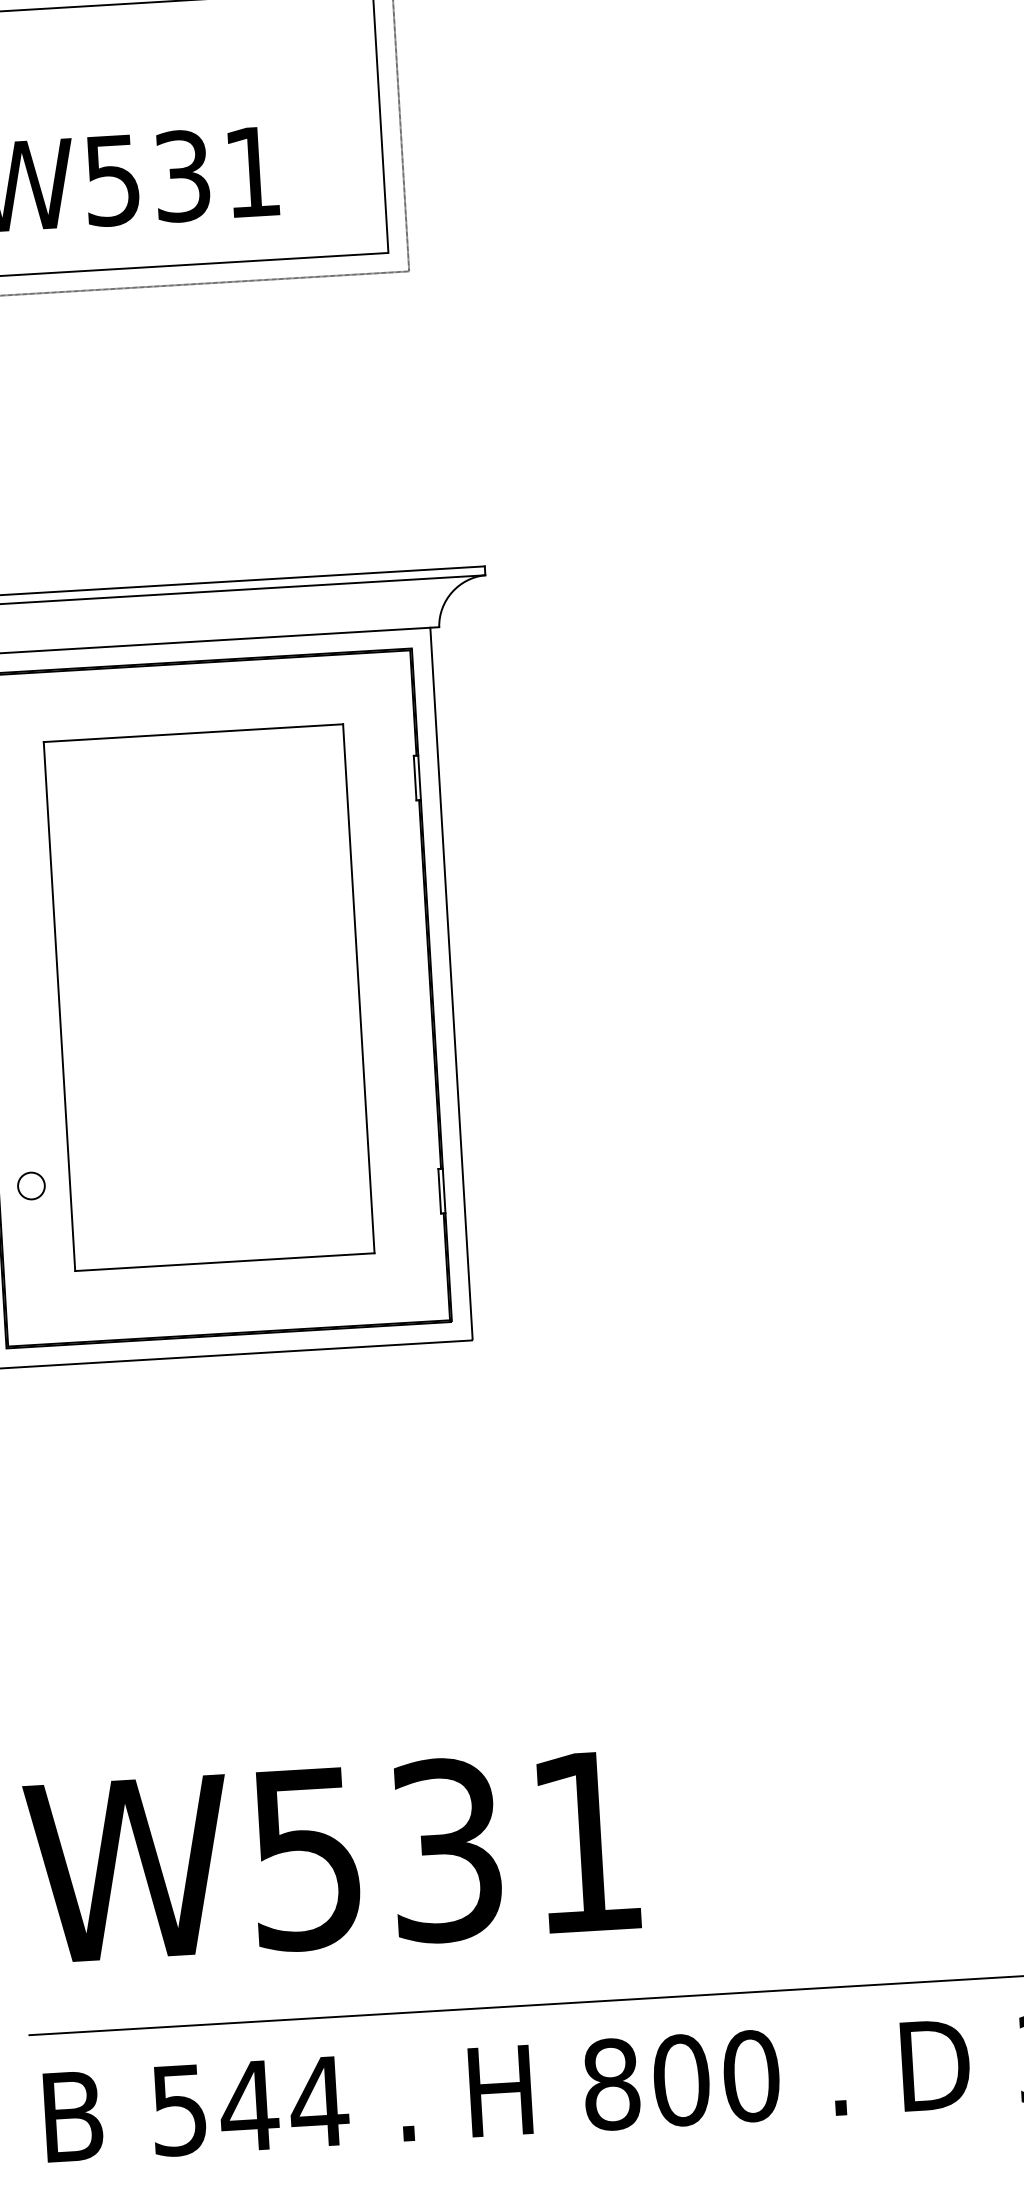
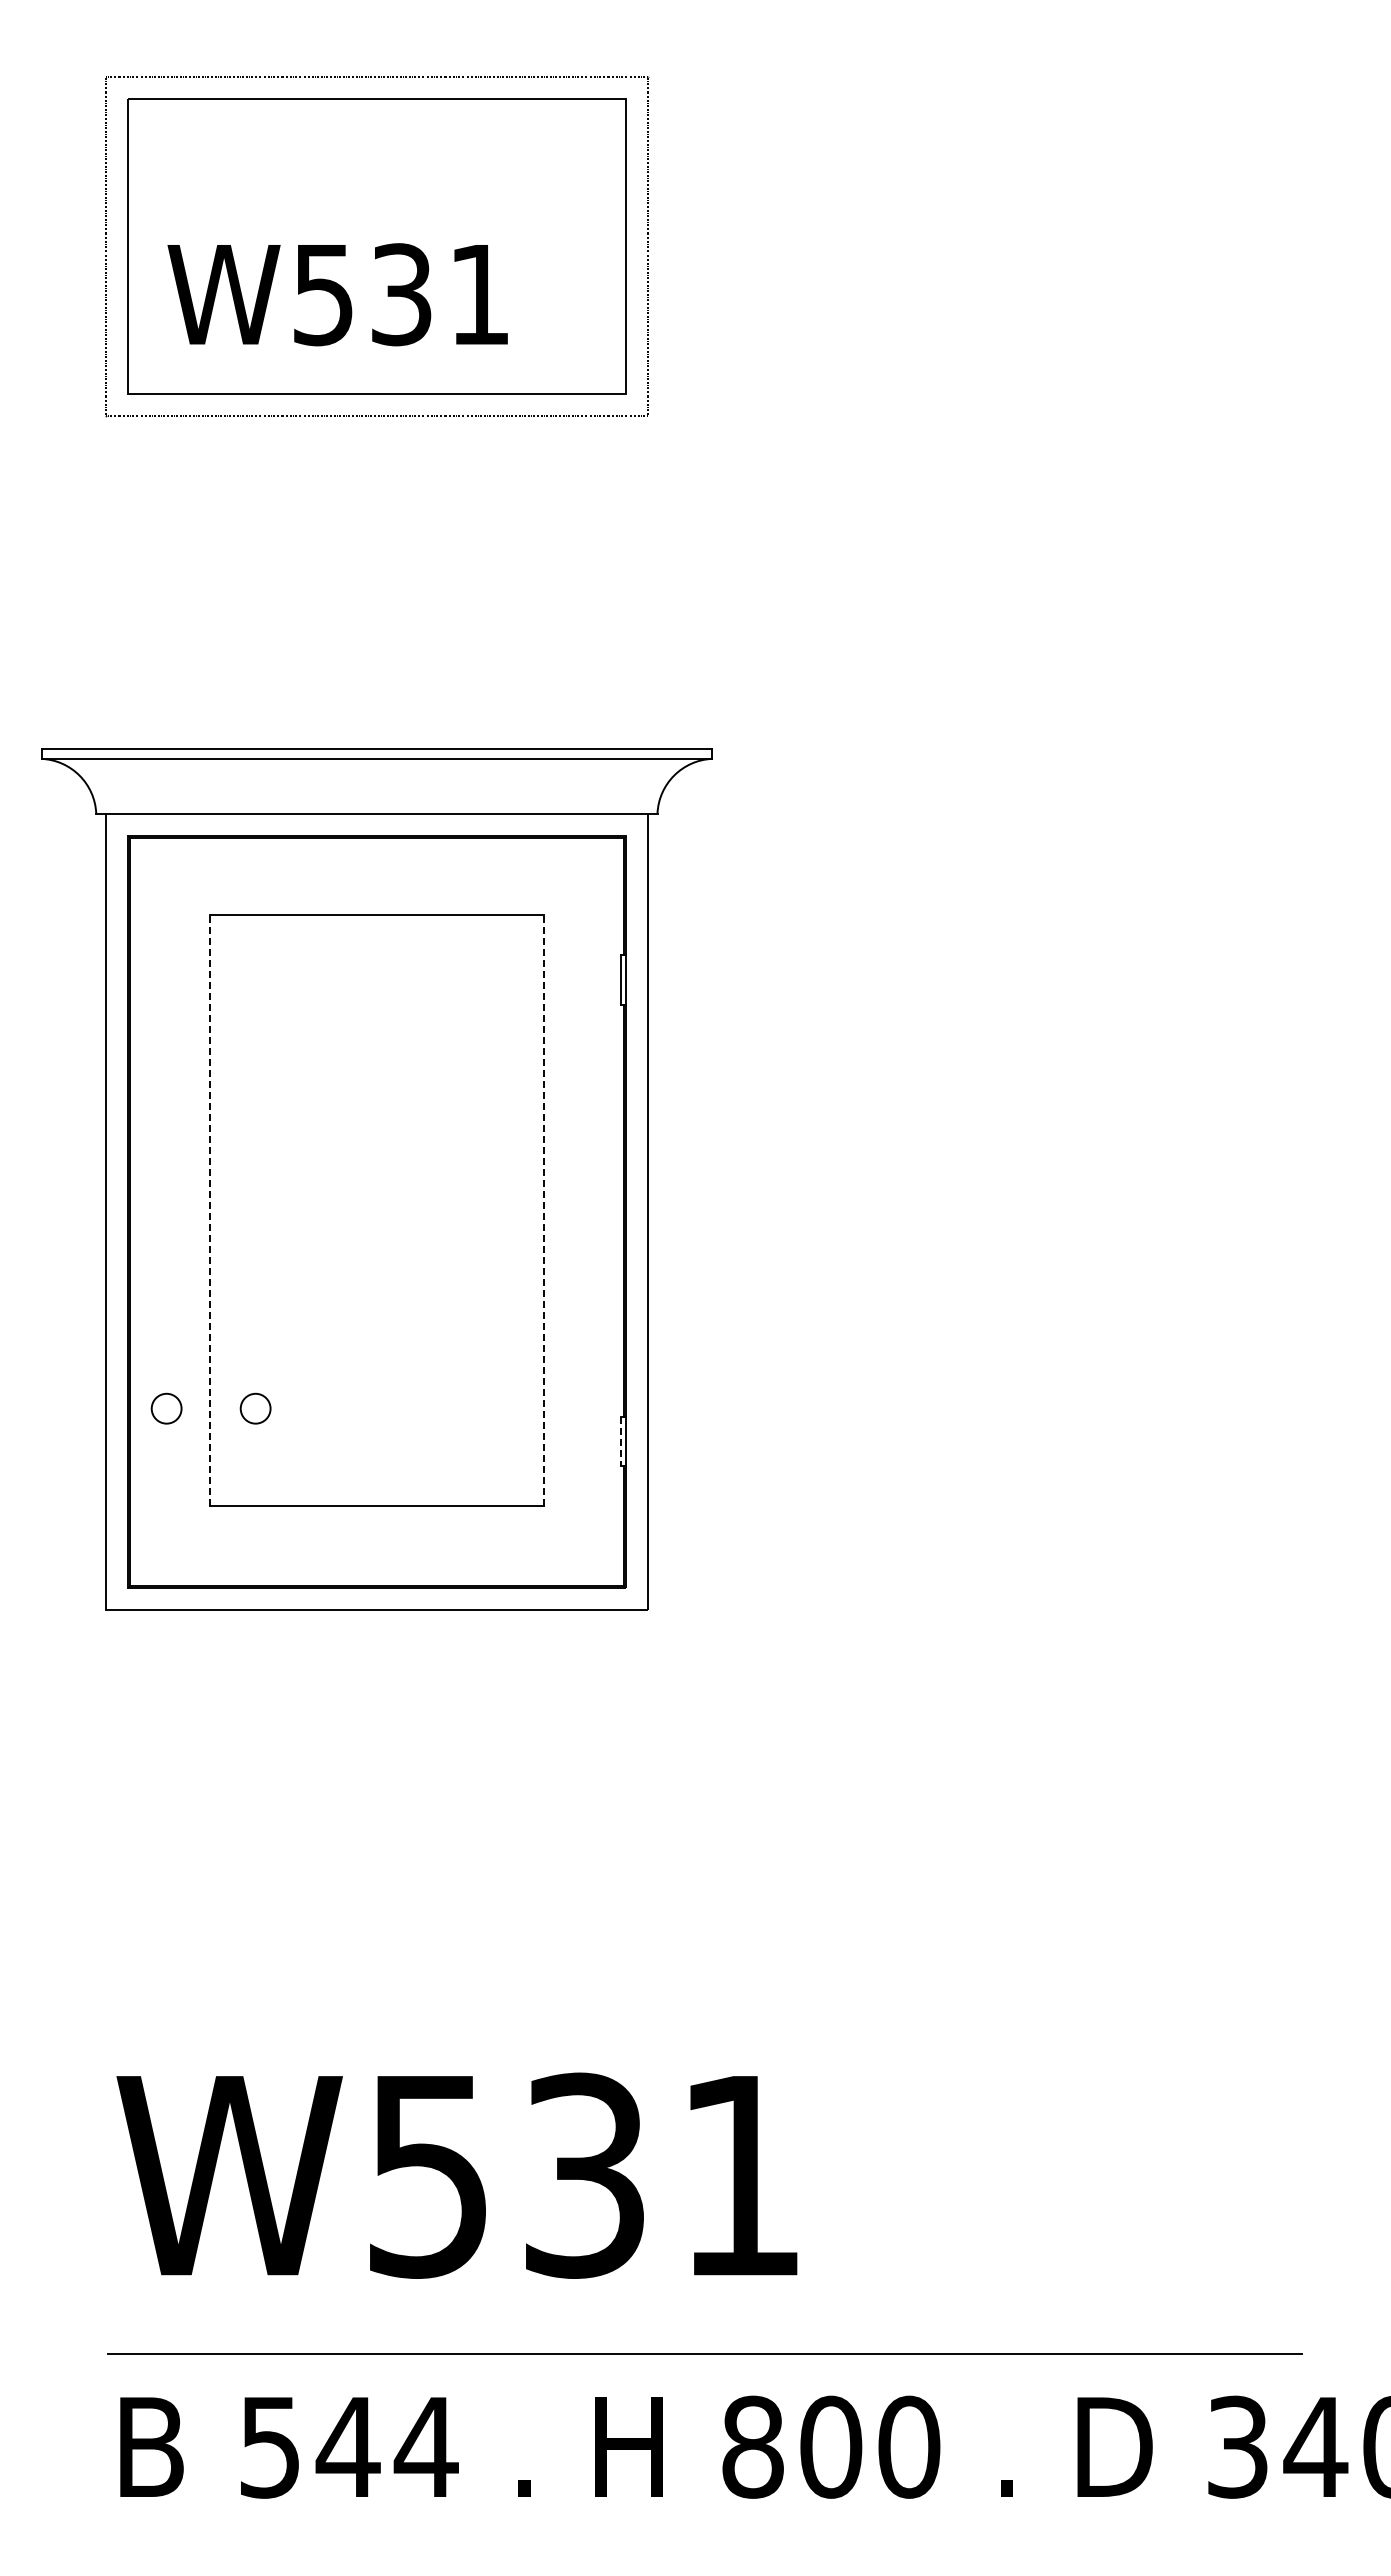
line: (359, 988) -> (544, 1210), solid -> dashed
line: (59, 1006) -> (209, 1210), solid -> dashed
circle: (110, 1181) -> (255, 1408), added
line: (439, 1191) -> (620, 1441), solid -> dashed

